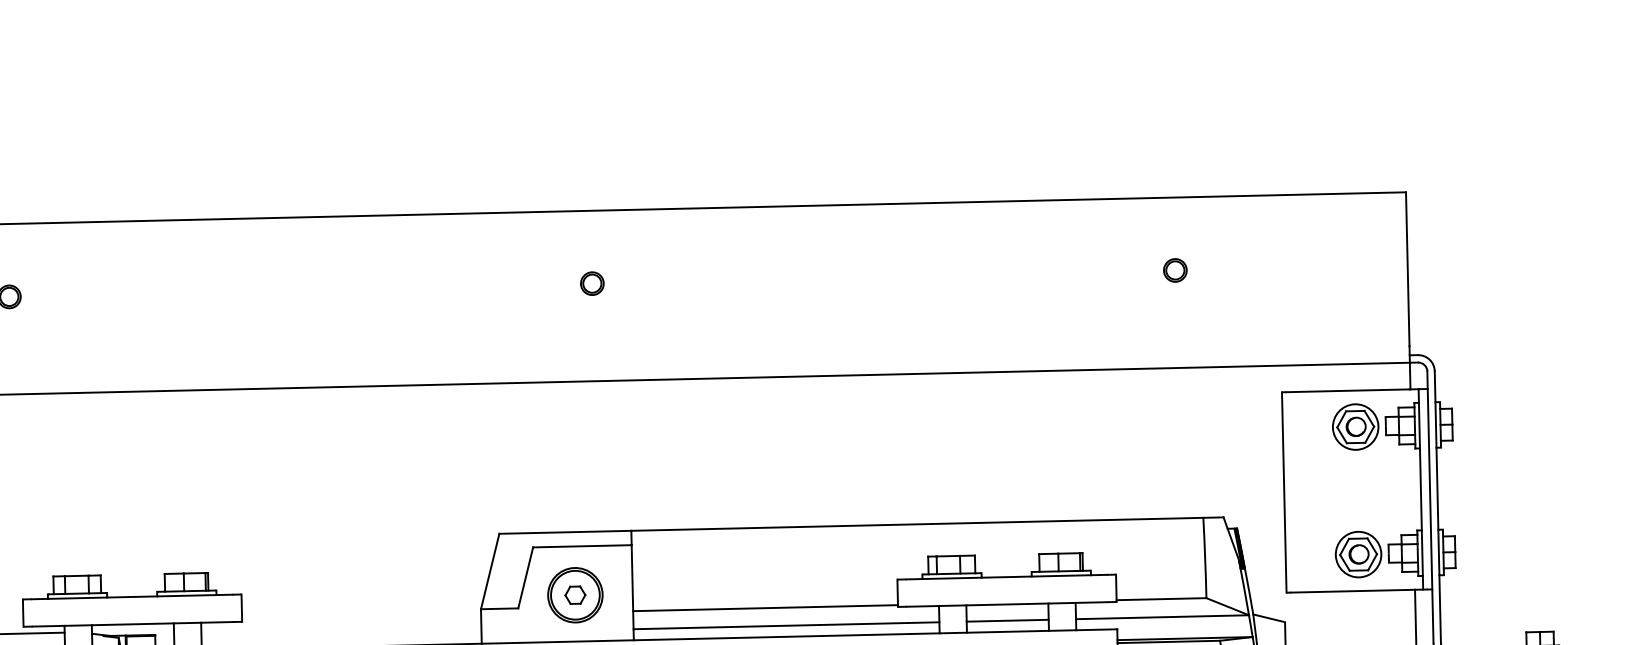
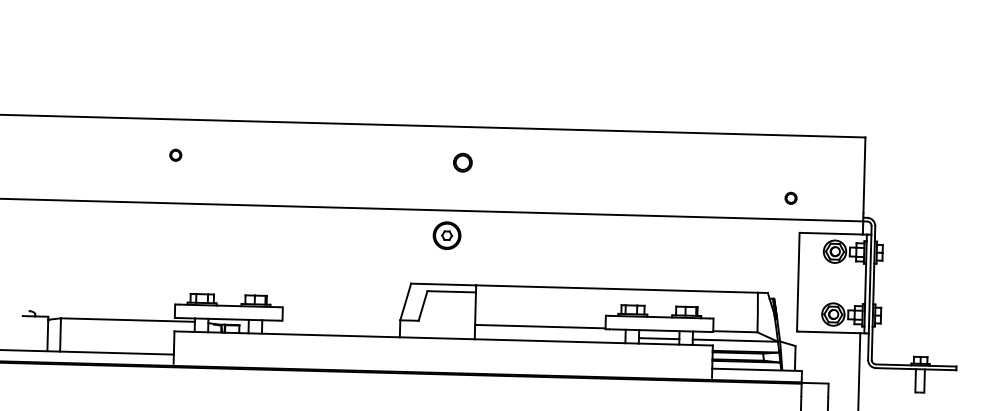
part: (1174, 268) -> (790, 197), moved
circle: (591, 283) -> (462, 162), size x1.6
part: (574, 594) -> (446, 235), moved
line: (785, 625) -> (549, 335), removed

